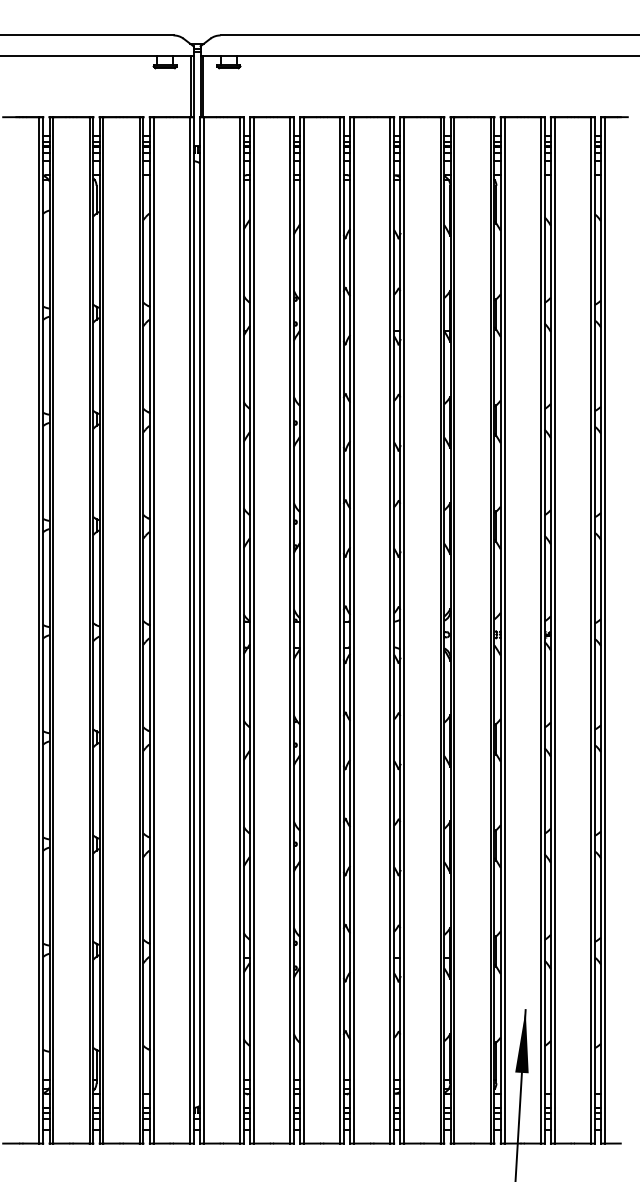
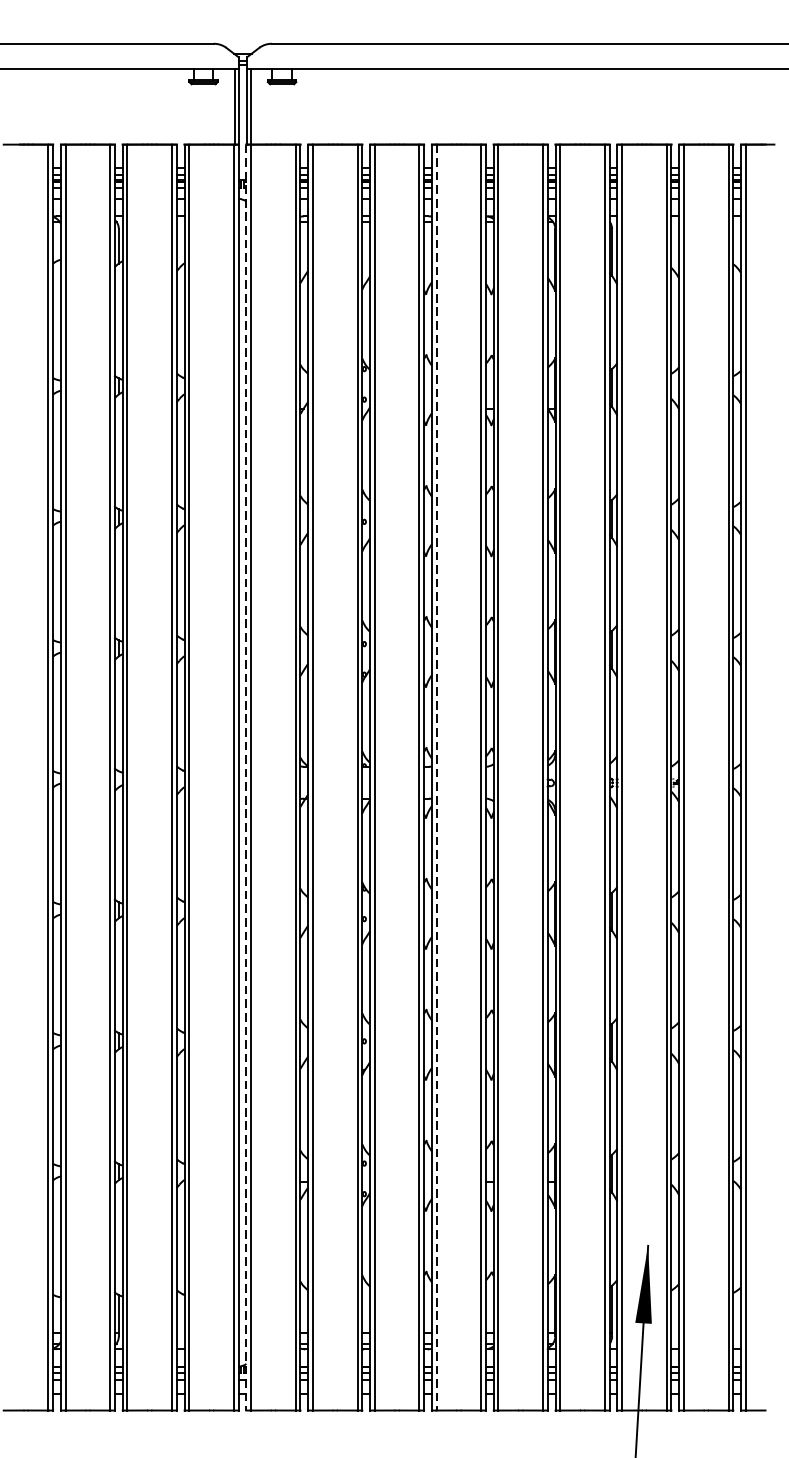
line: (199, 630) -> (245, 777), solid -> dashed
line: (354, 630) -> (437, 777), solid -> dashed

